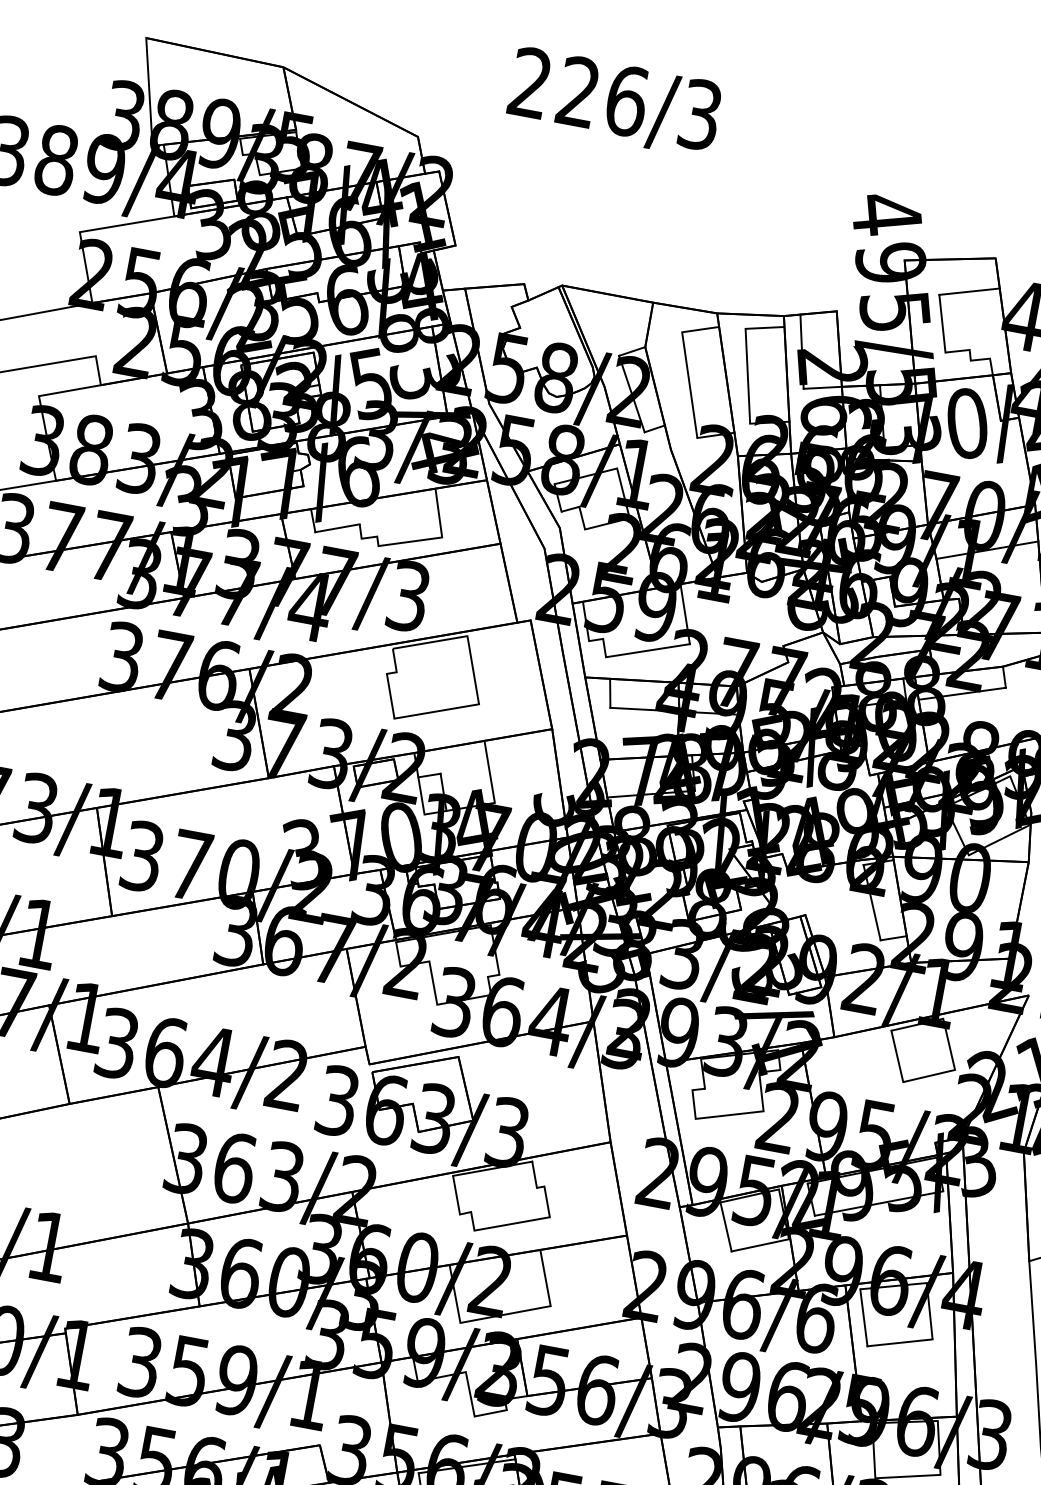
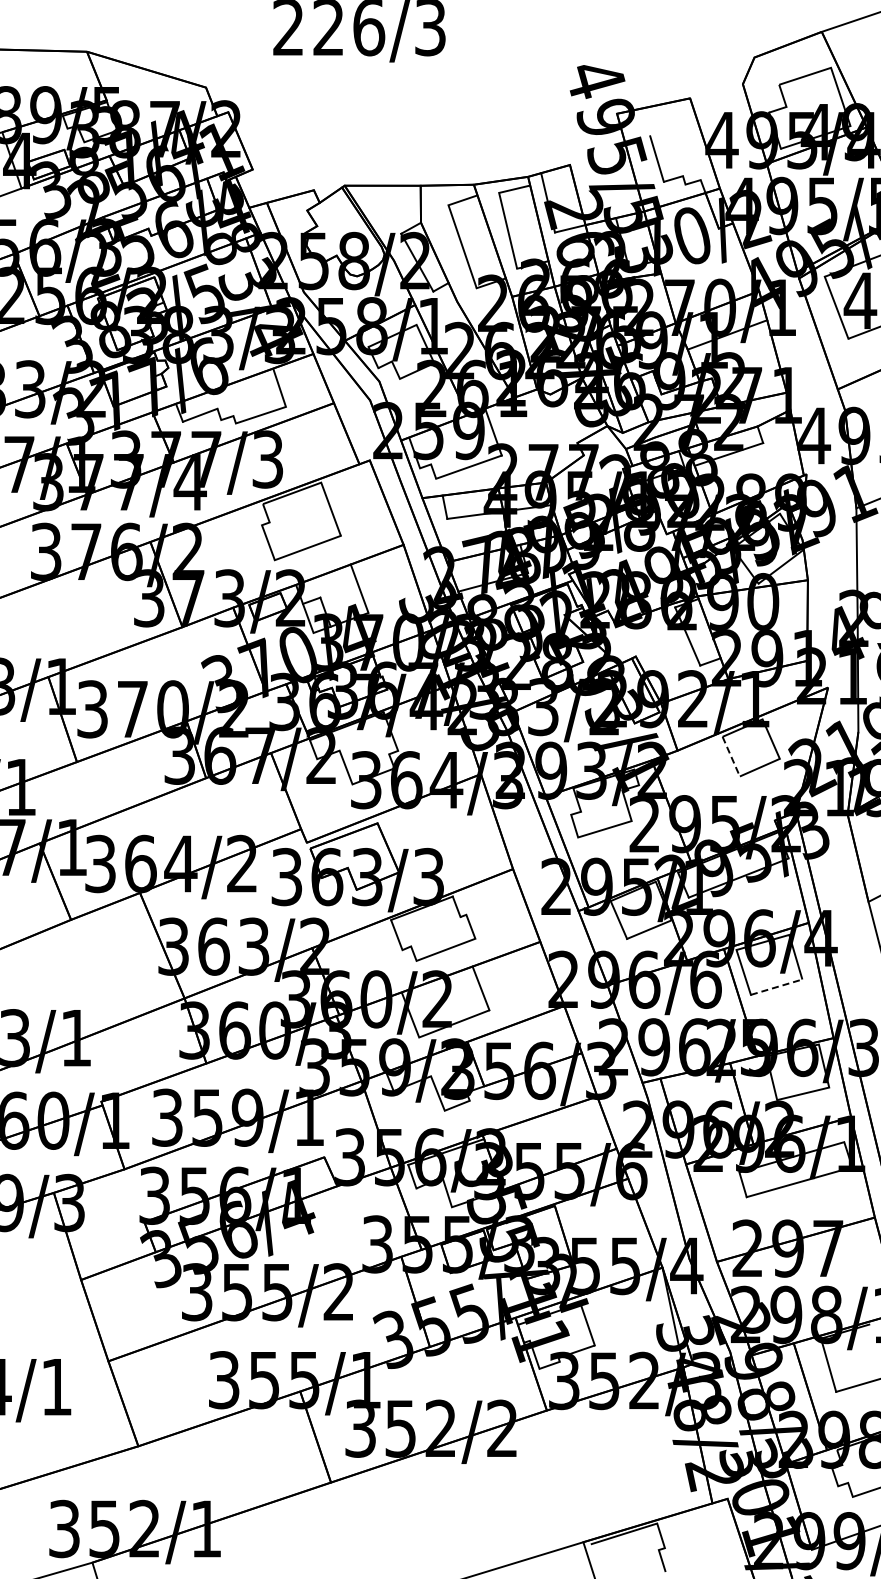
line: (968, 291) -> (673, 129), removed
line: (897, 1056) -> (731, 756), solid -> dashed
line: (899, 1343) -> (776, 987), solid -> dashed

